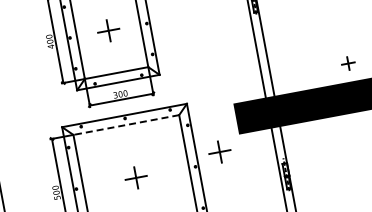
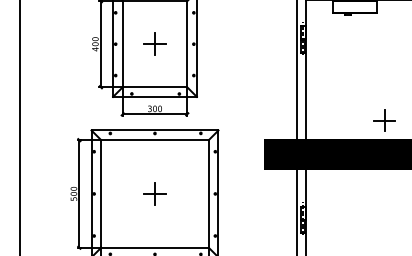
part: (348, 63) -> (384, 120), size x1.67
line: (126, 125) -> (155, 140), dashed -> solid
part: (219, 151) -> (241, 183), removed

